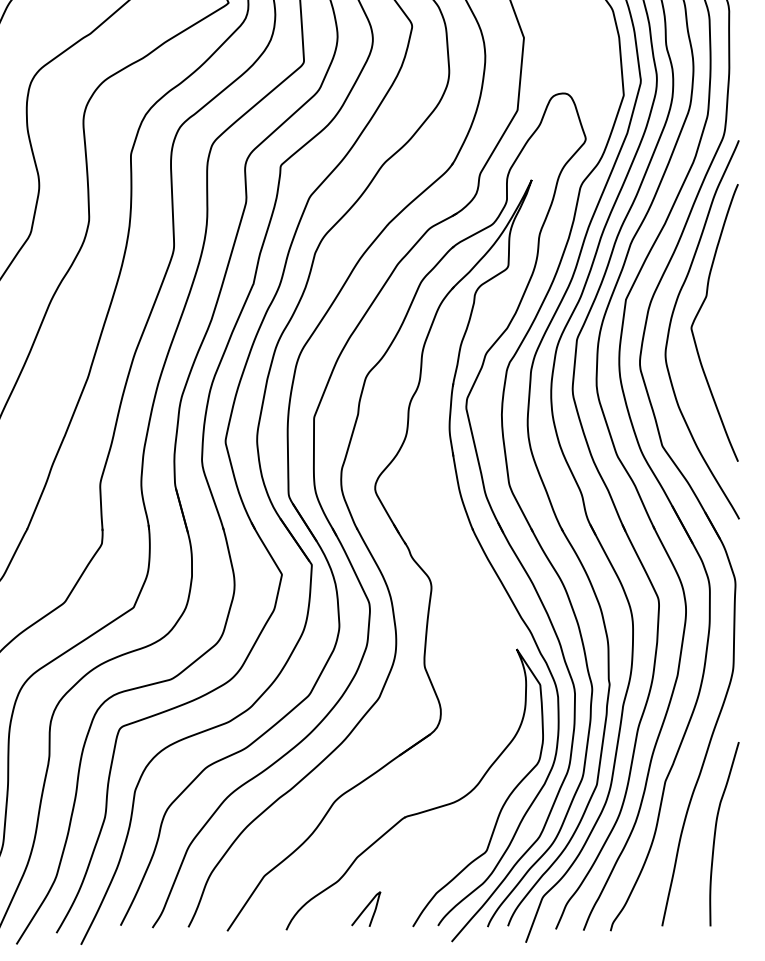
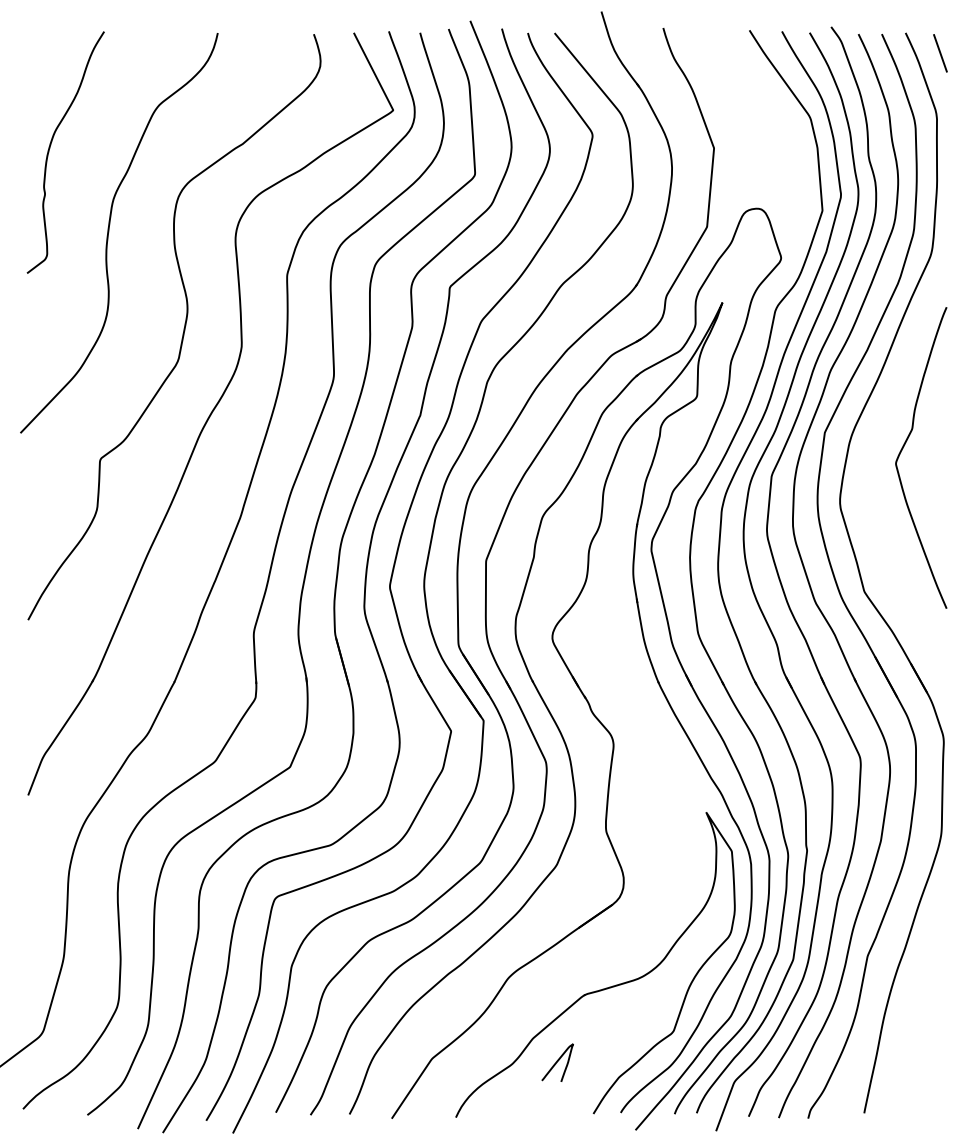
curve: (671, 322) -> (874, 457), removed
curve: (715, 834) -> (922, 1013), removed
curve: (366, 908) -> (557, 1062), moved

